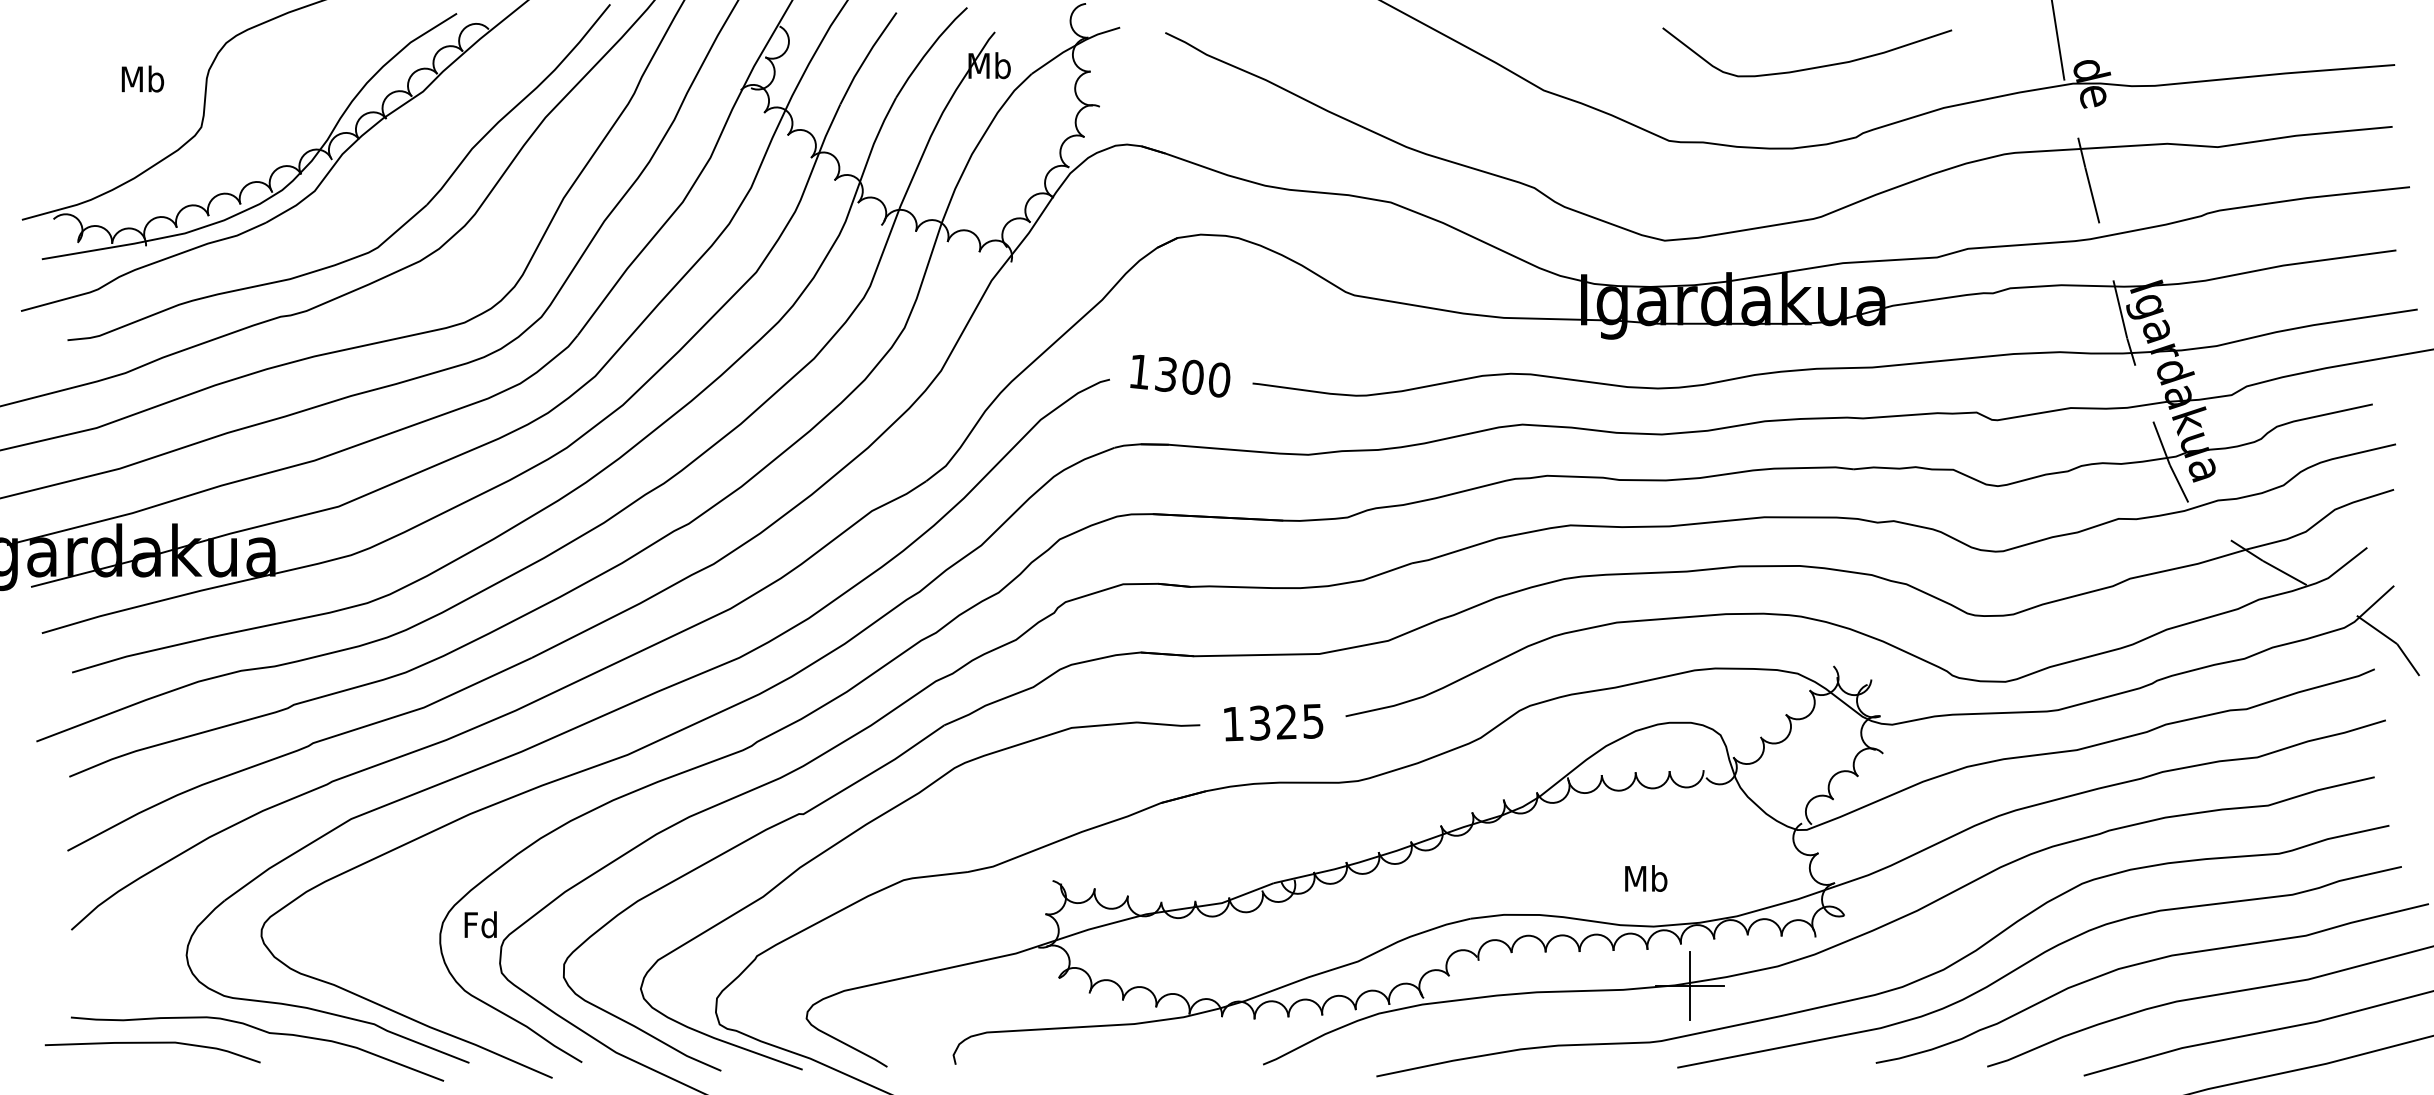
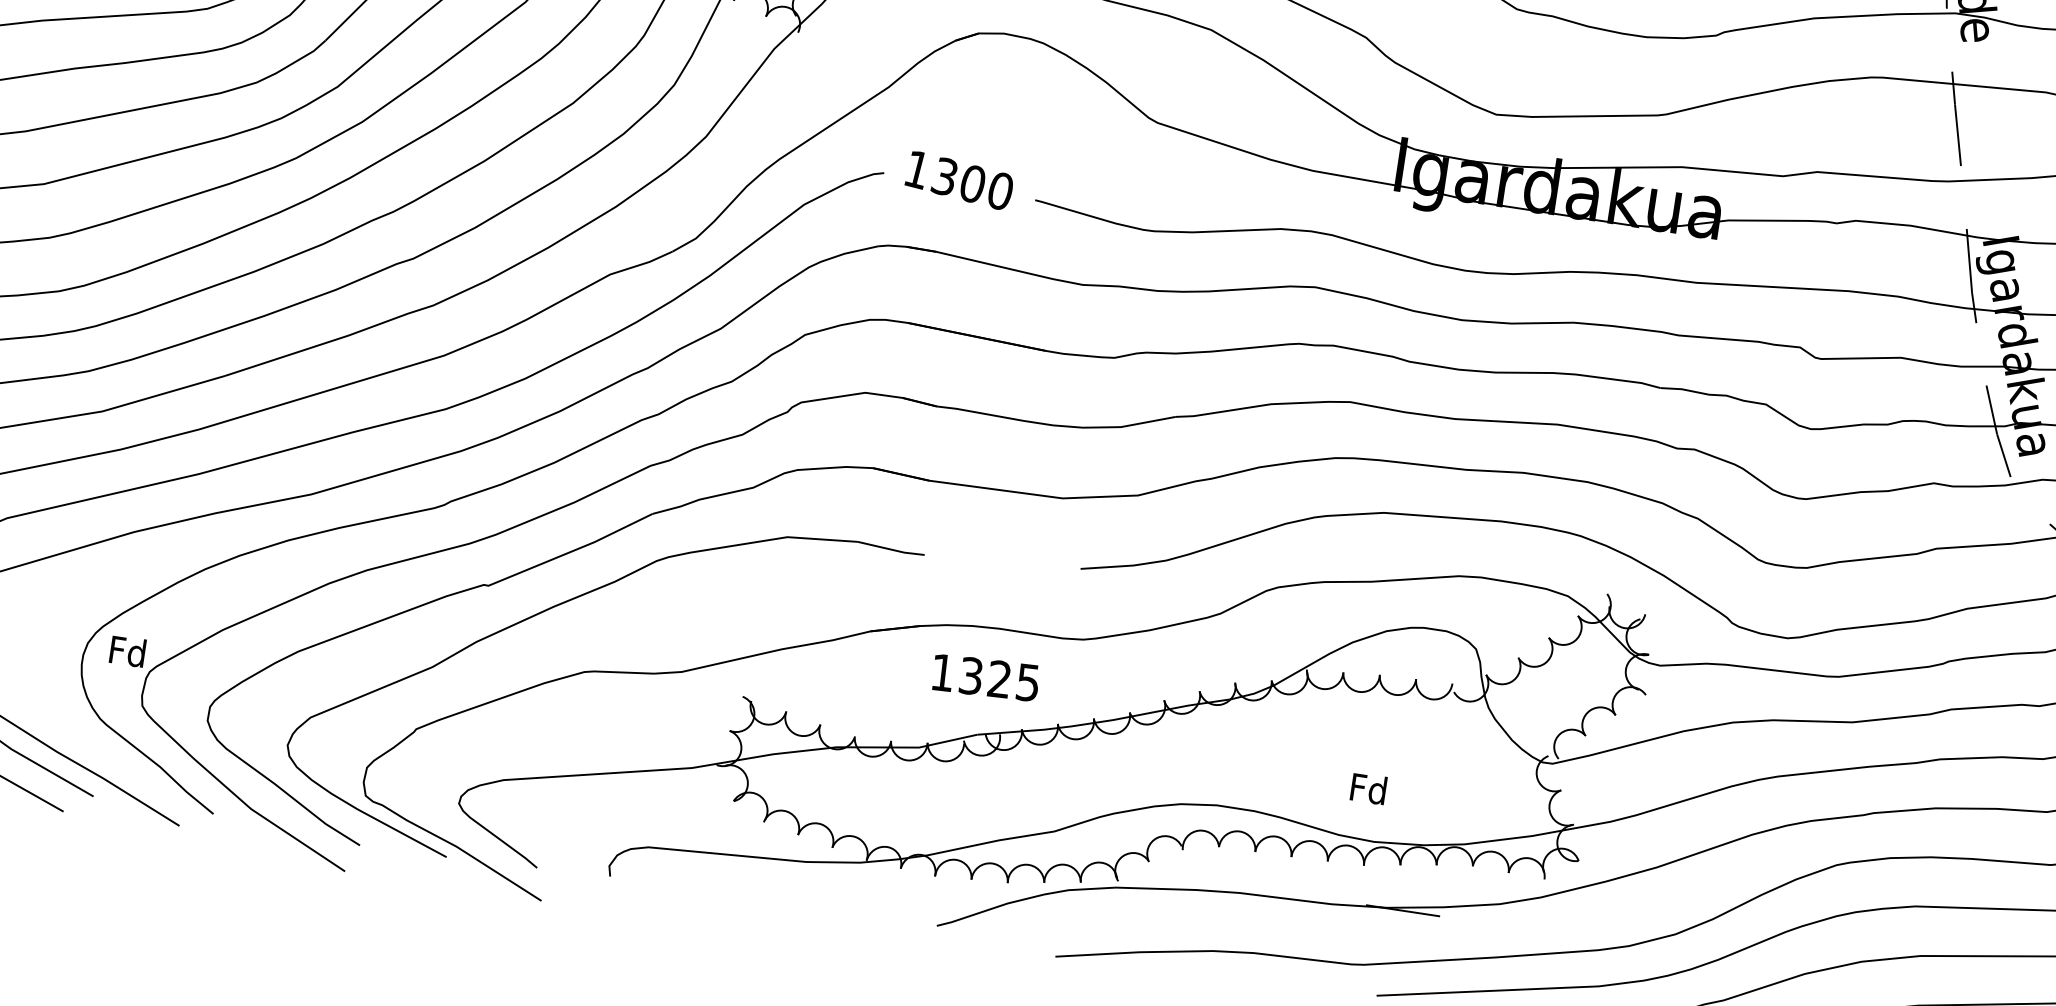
text: (1273, 722) -> (985, 677), moved
text: (1647, 878) -> (1375, 789), Mb -> Fd
line: (1689, 985) -> (1402, 910), removed

